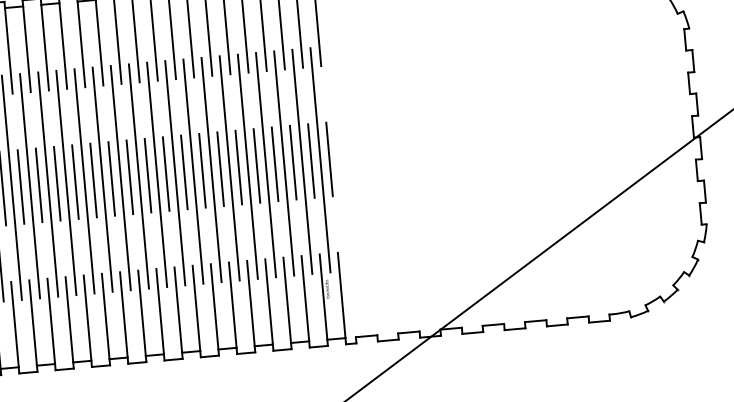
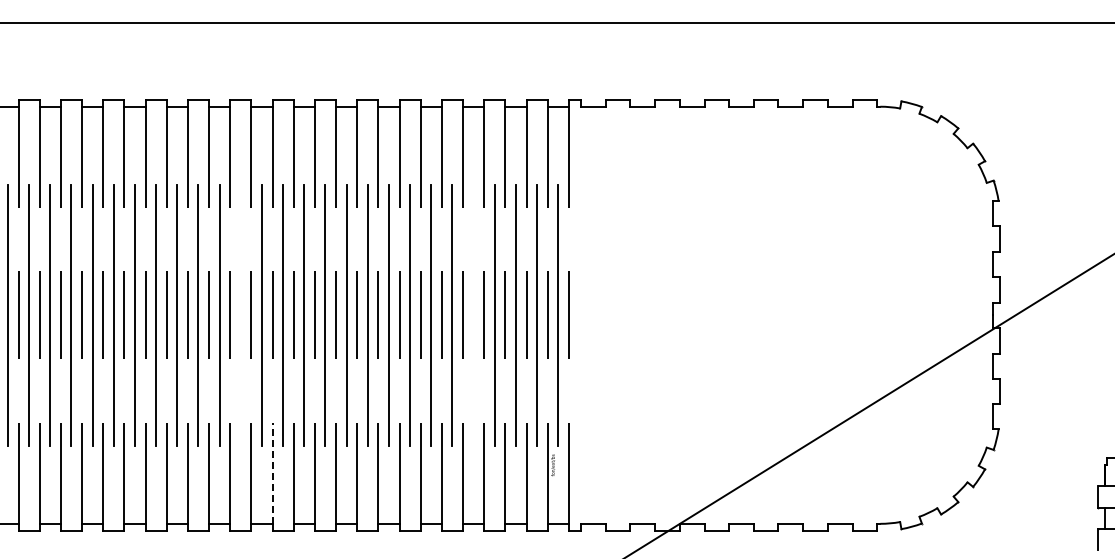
line: (247, 166) -> (473, 315), removed
line: (47, 184) -> (240, 315), removed
line: (87, 317) -> (272, 473), solid -> dashed

